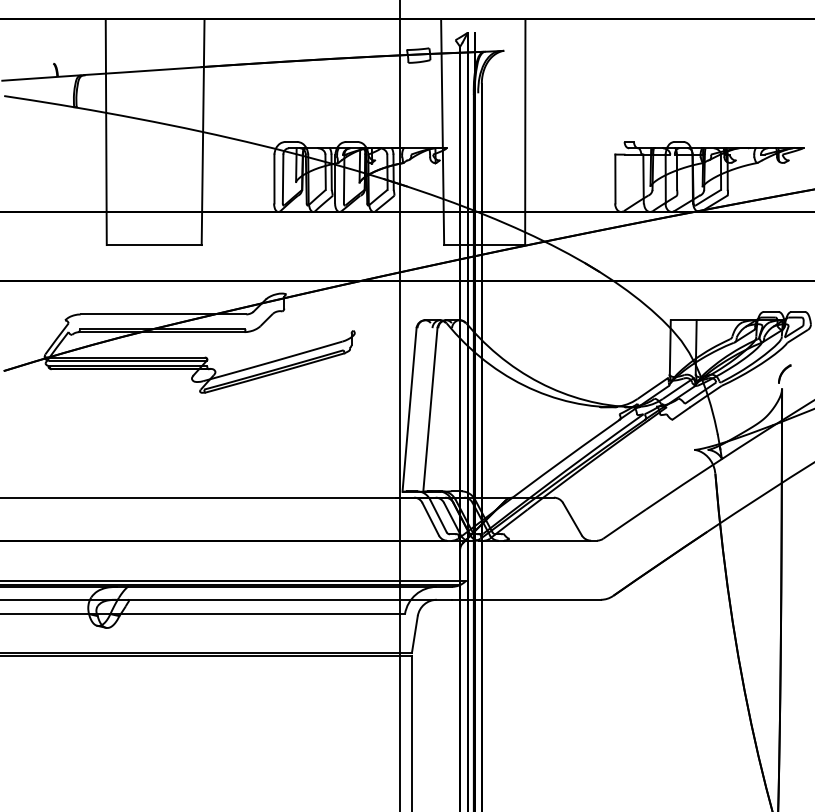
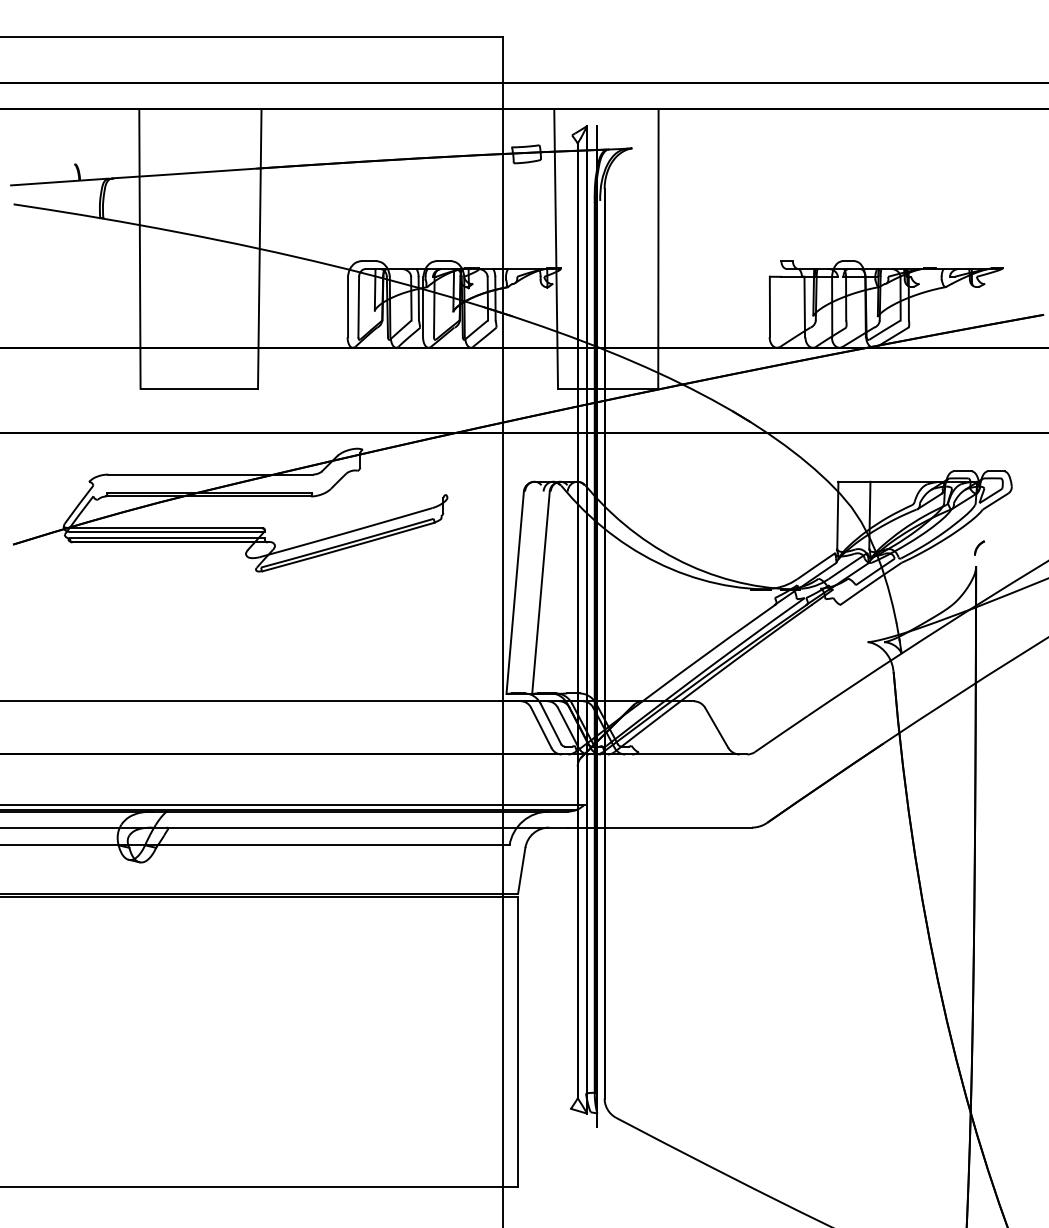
part: (784, 373) -> (979, 547), size x0.62

